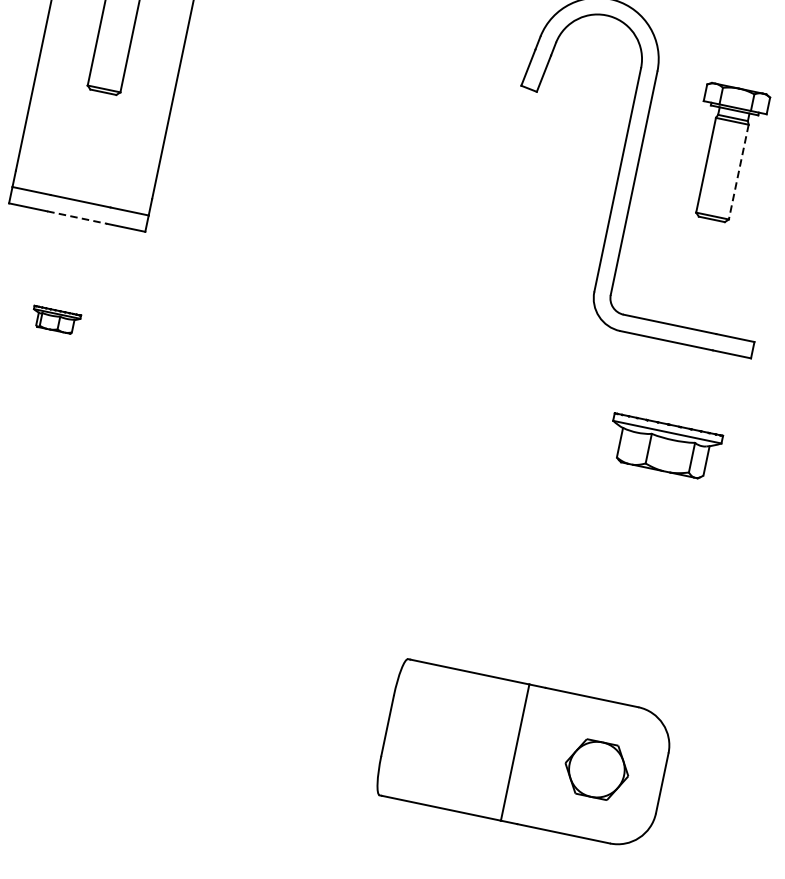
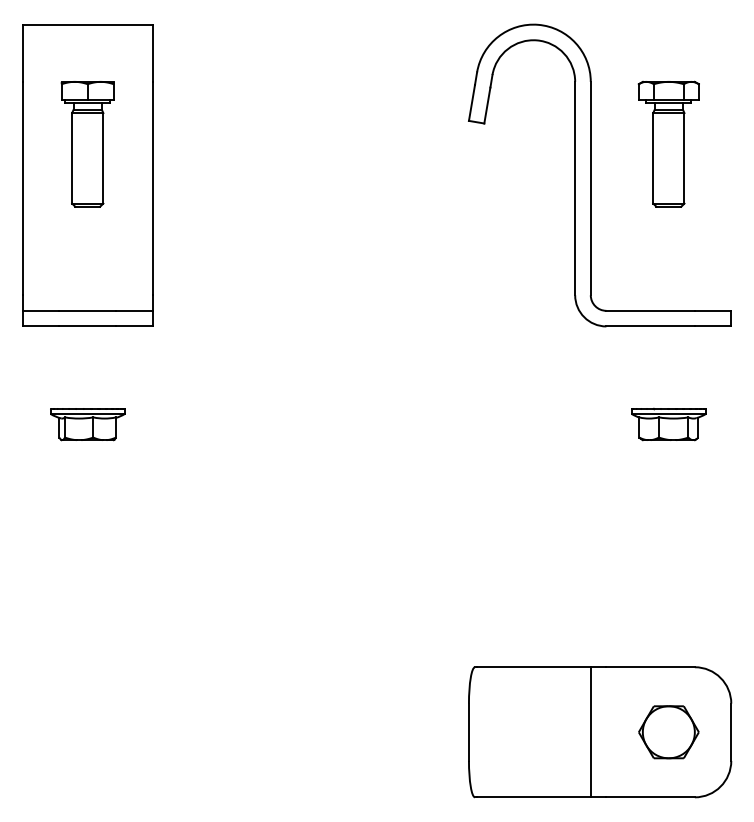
line: (738, 172) -> (684, 158), dashed -> solid
line: (76, 217) -> (87, 326), dashed -> solid
part: (55, 320) -> (87, 424), size x1.67
part: (663, 447) -> (668, 424), size x0.71

